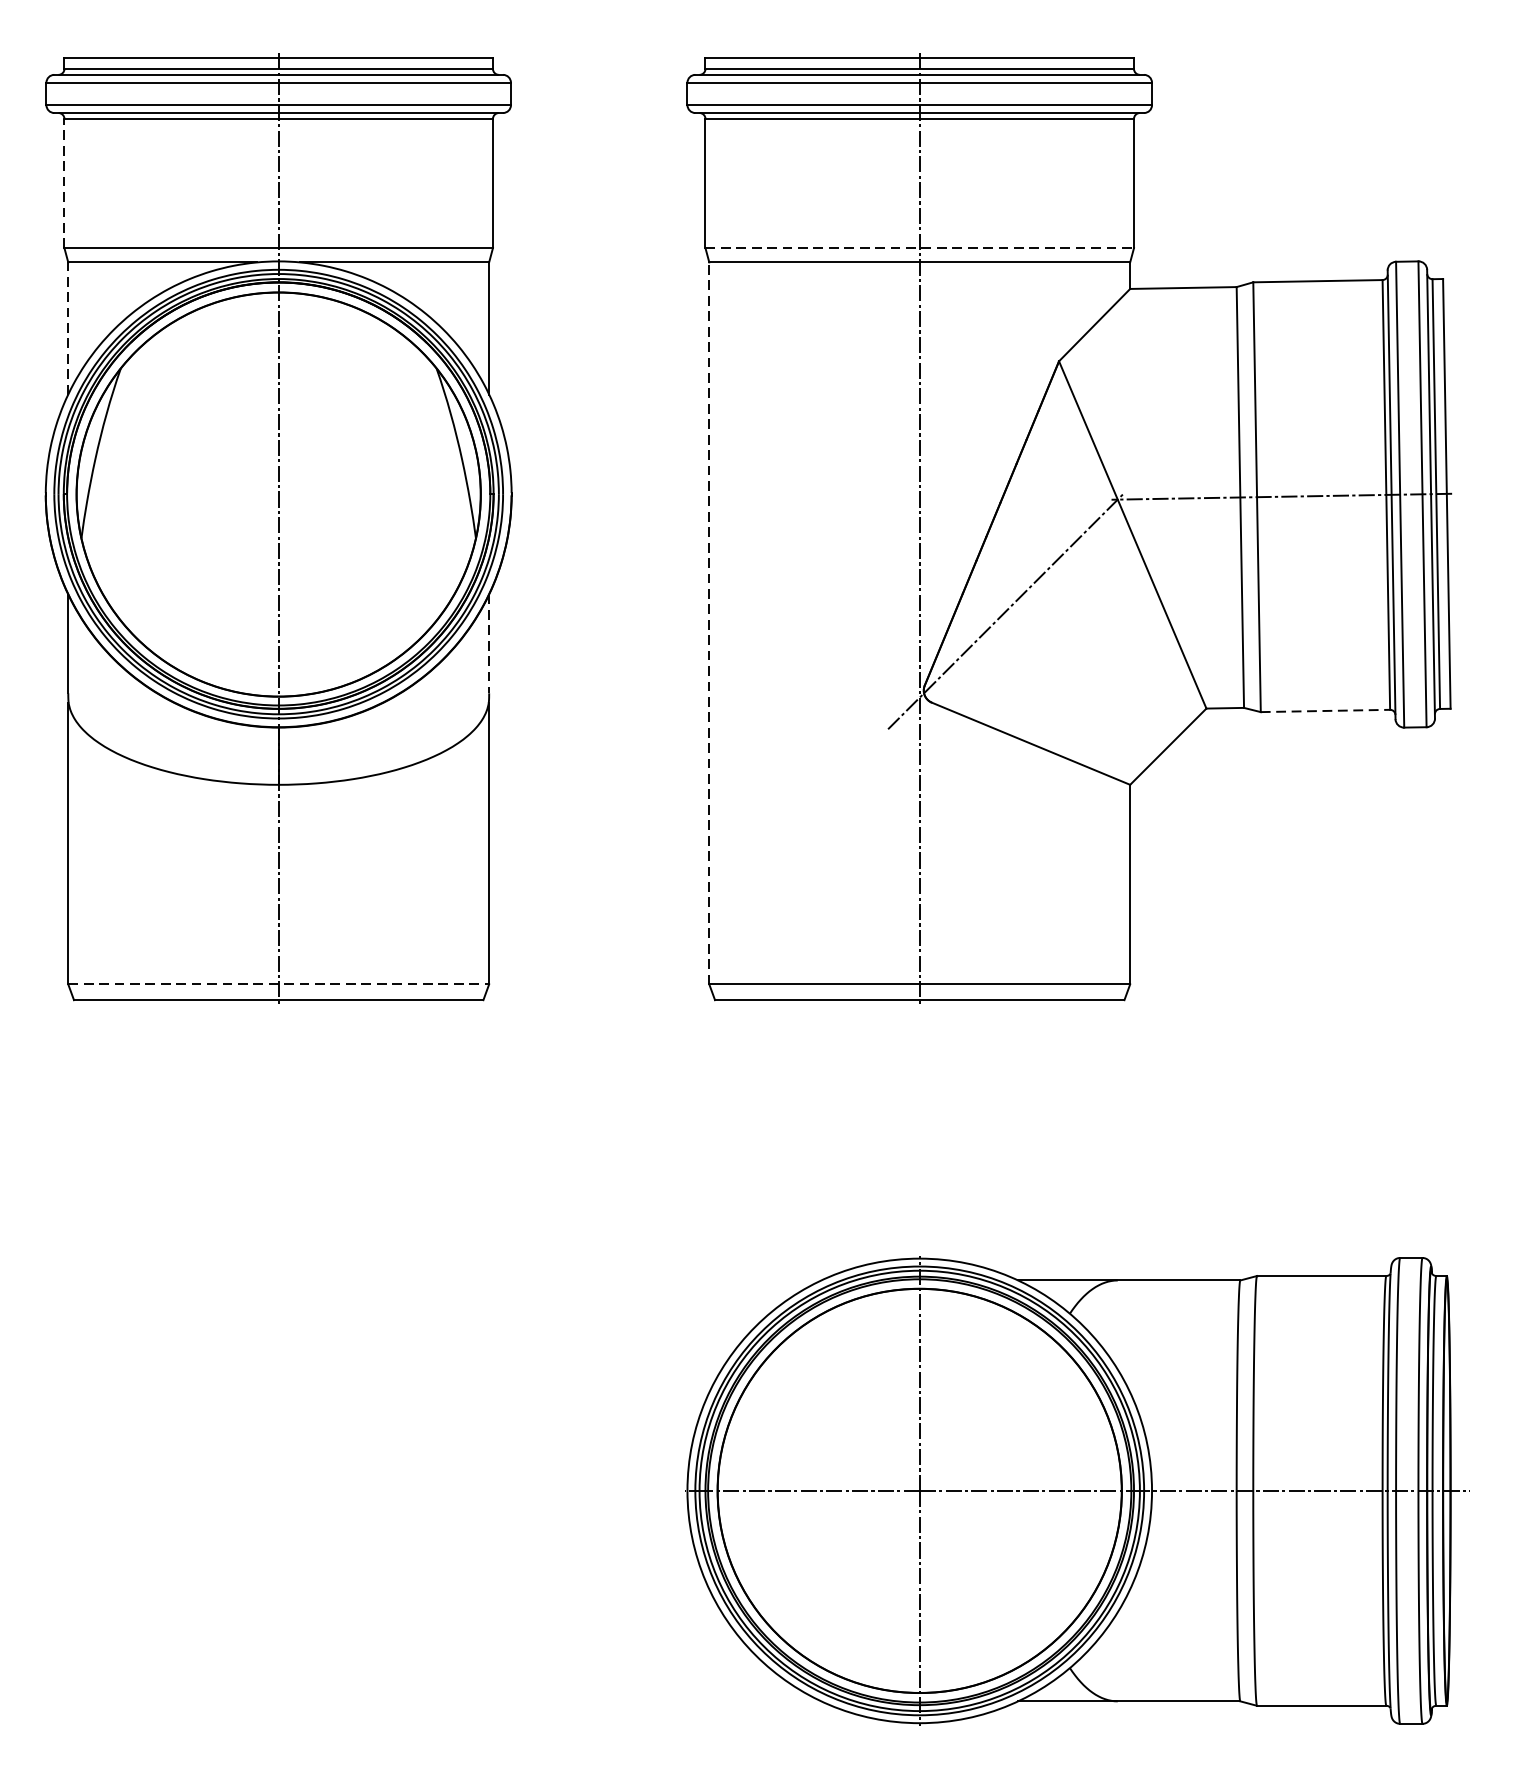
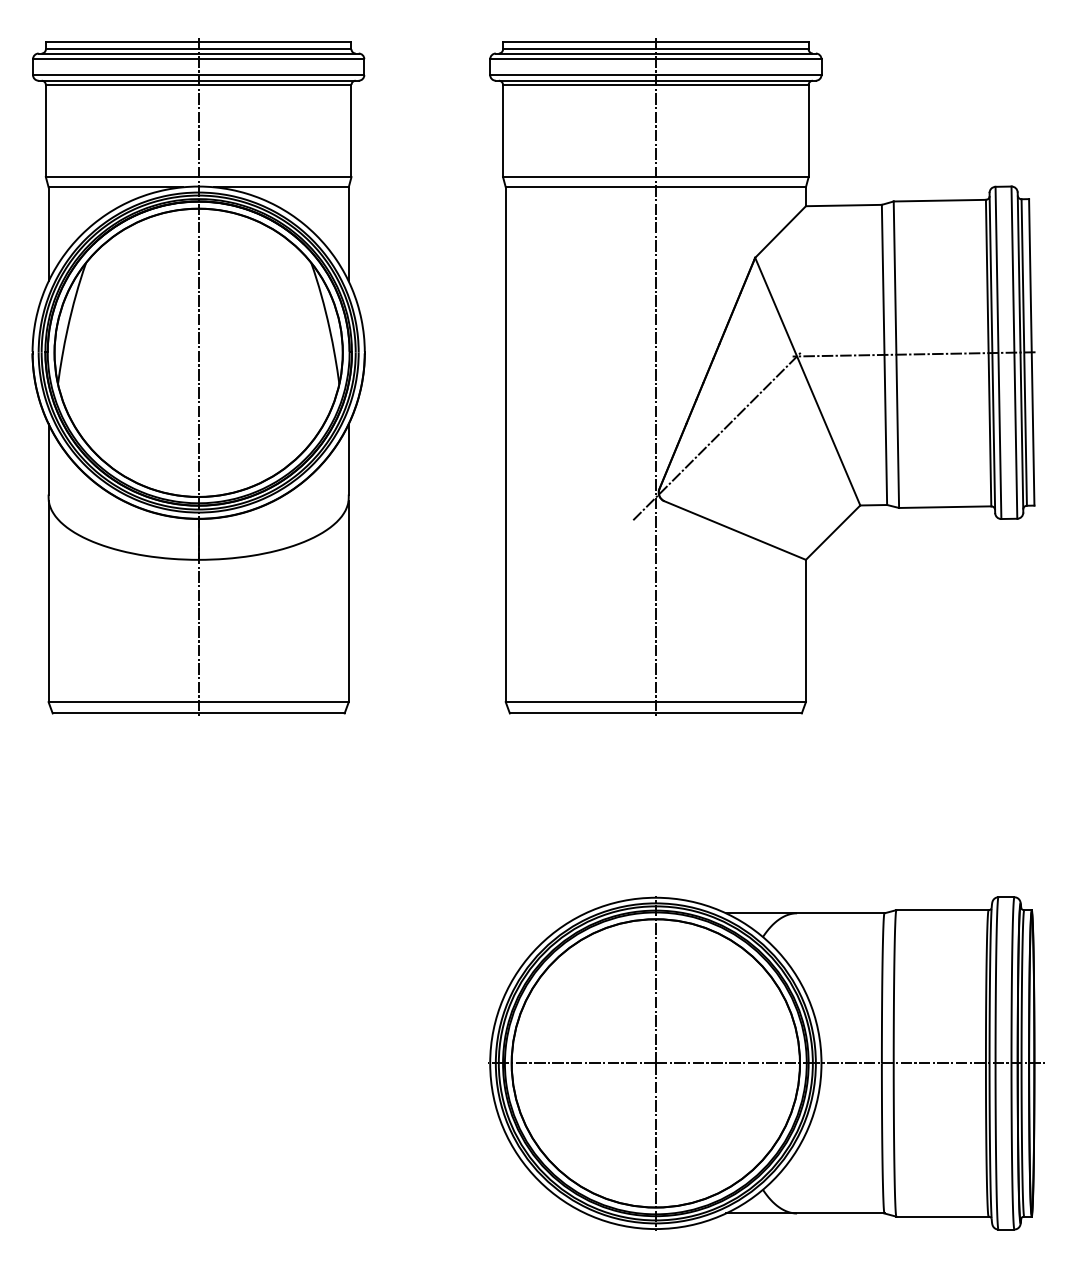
line: (63, 182) -> (45, 130), dashed -> solid
line: (919, 248) -> (655, 177), dashed -> solid
line: (68, 327) -> (48, 233), dashed -> solid
line: (708, 623) -> (505, 444), dashed -> solid
line: (488, 644) -> (348, 459), dashed -> solid
line: (1325, 711) -> (945, 507), dashed -> solid
line: (279, 984) -> (199, 702), dashed -> solid

